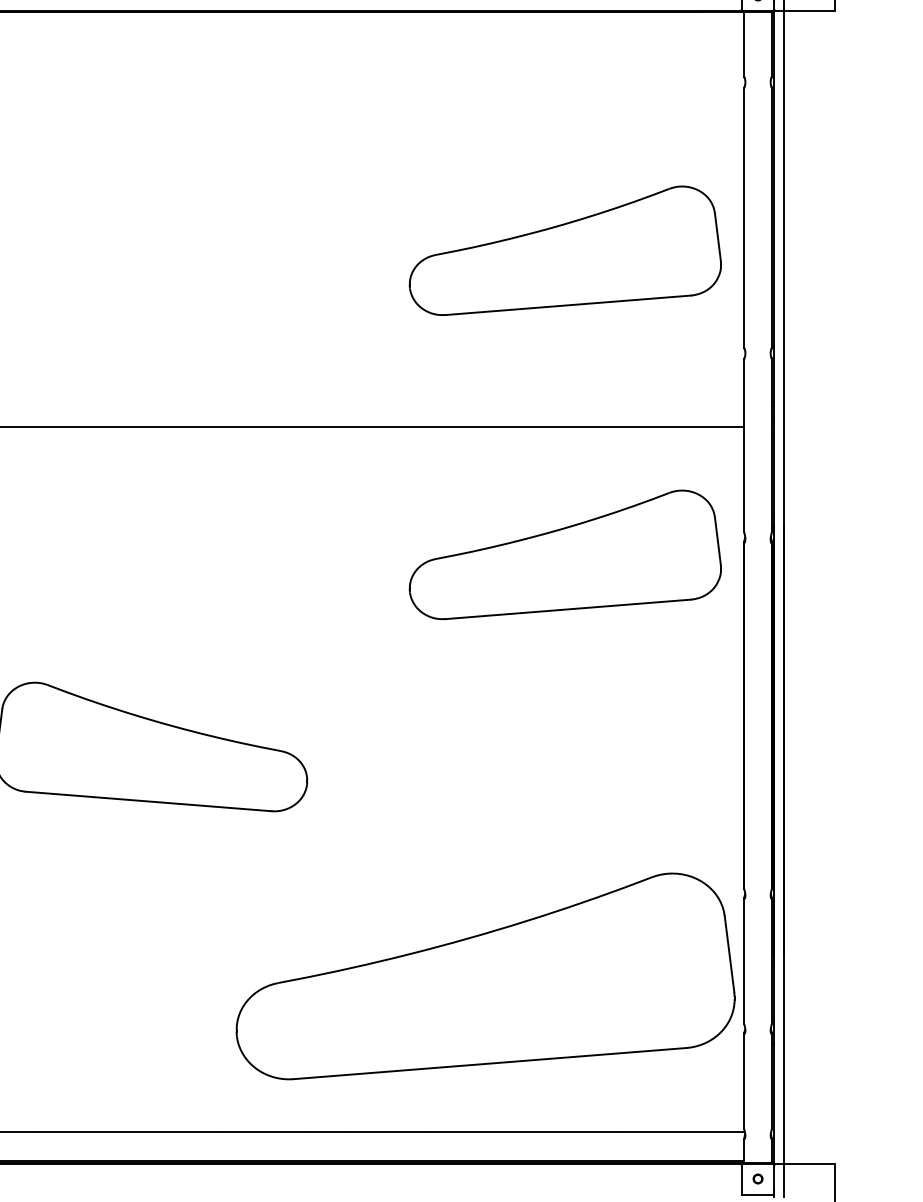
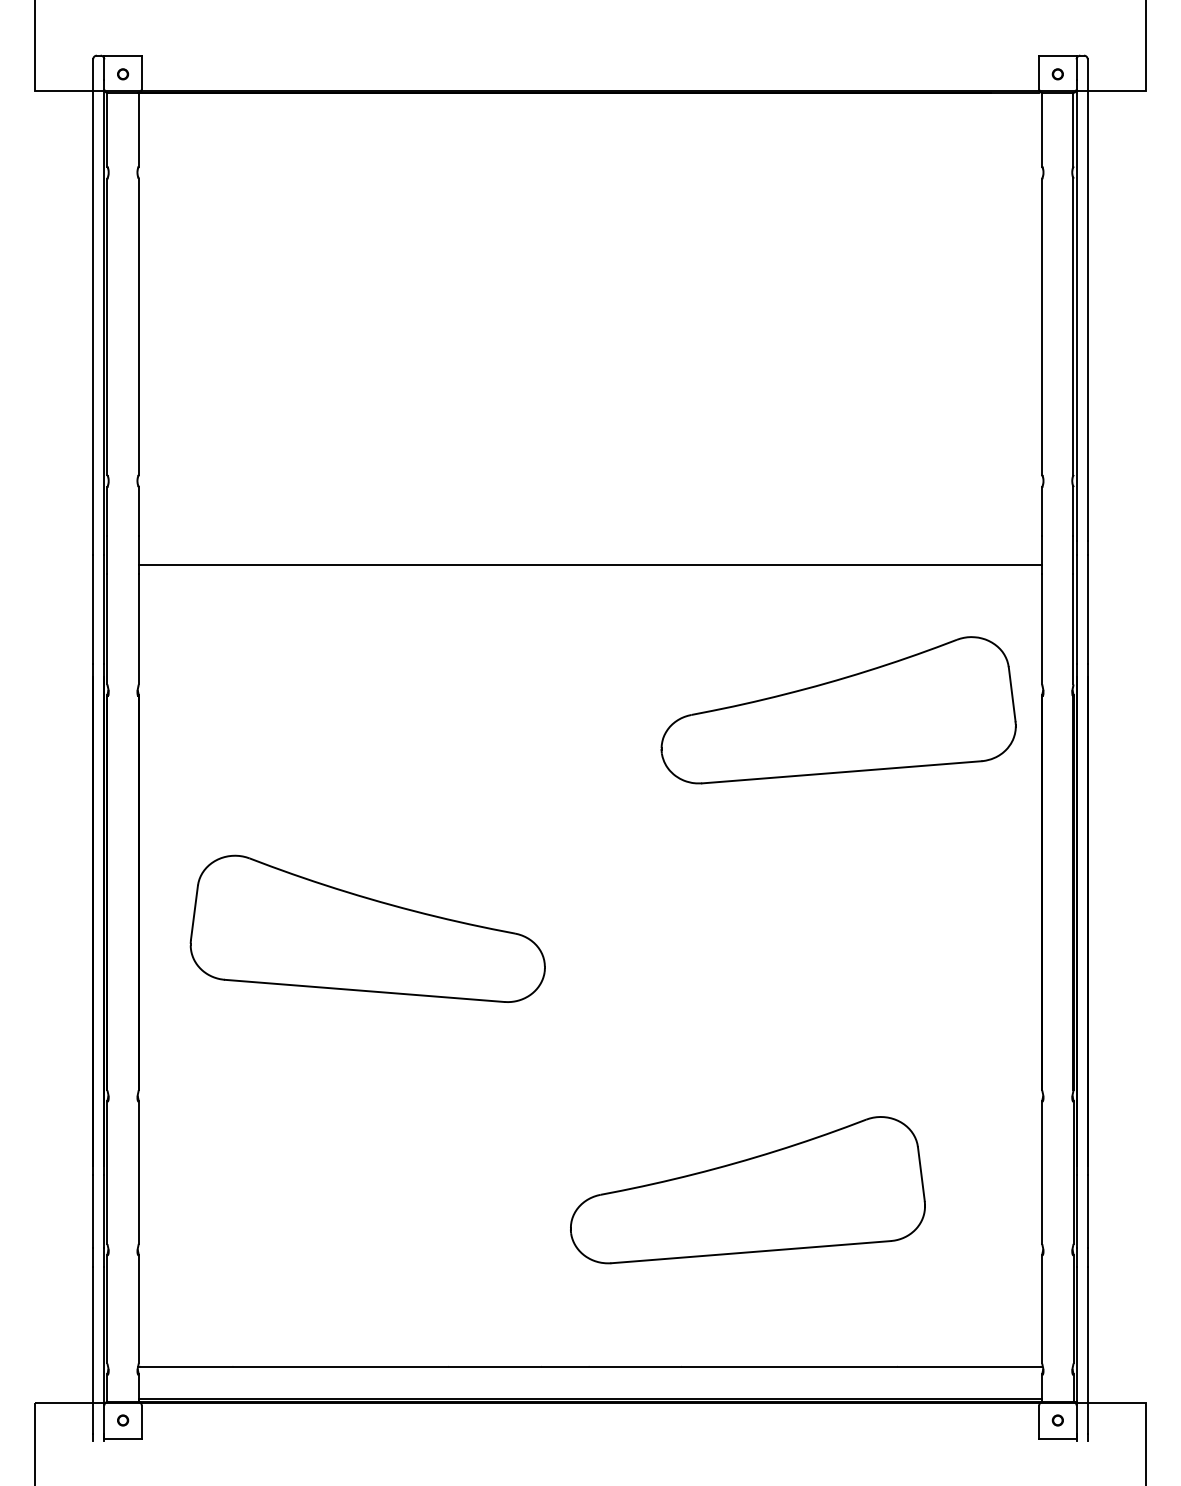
part: (565, 251) -> (838, 364), removed
part: (485, 976) -> (747, 1190), size x0.62

